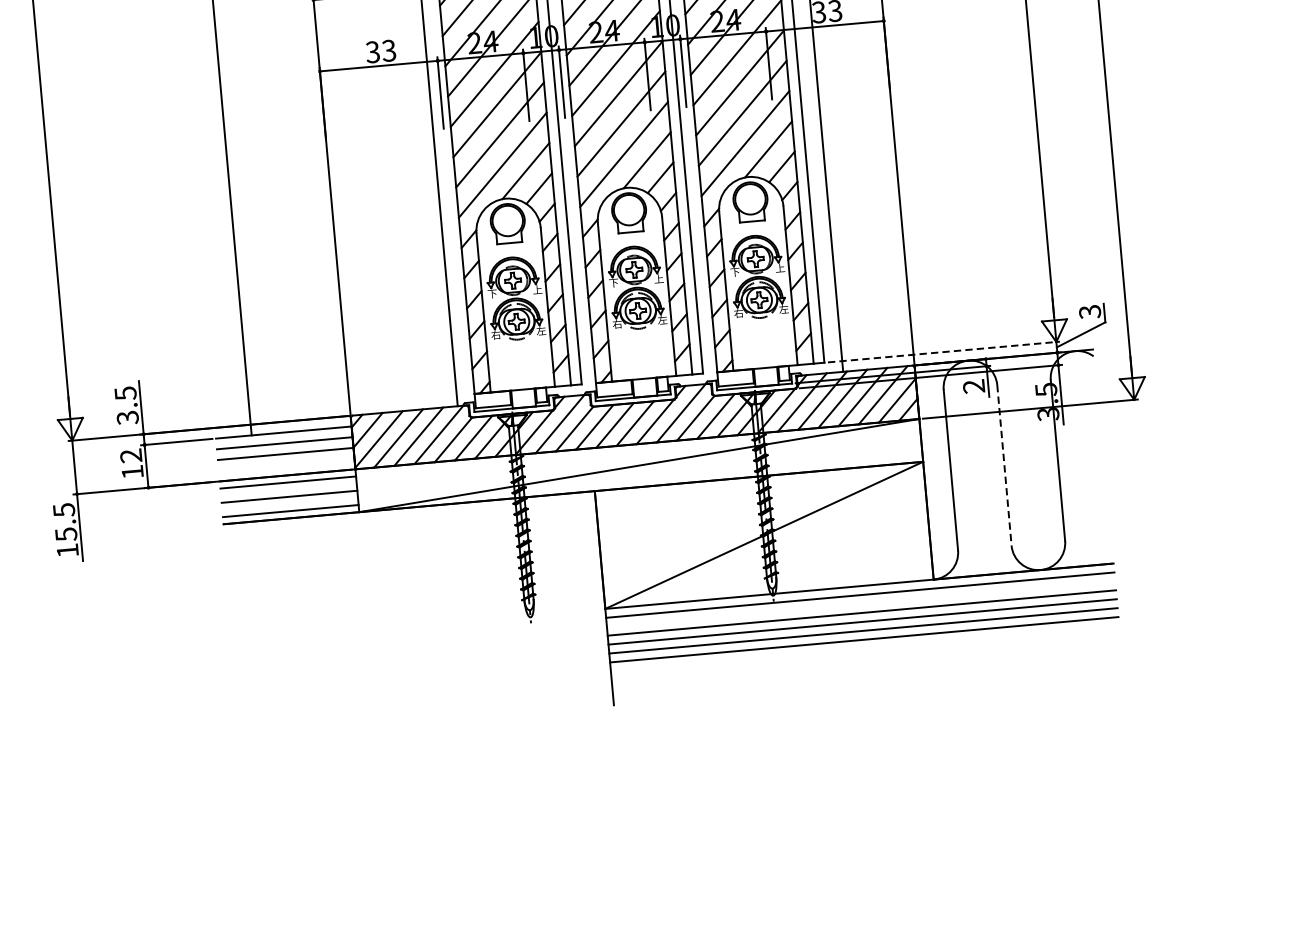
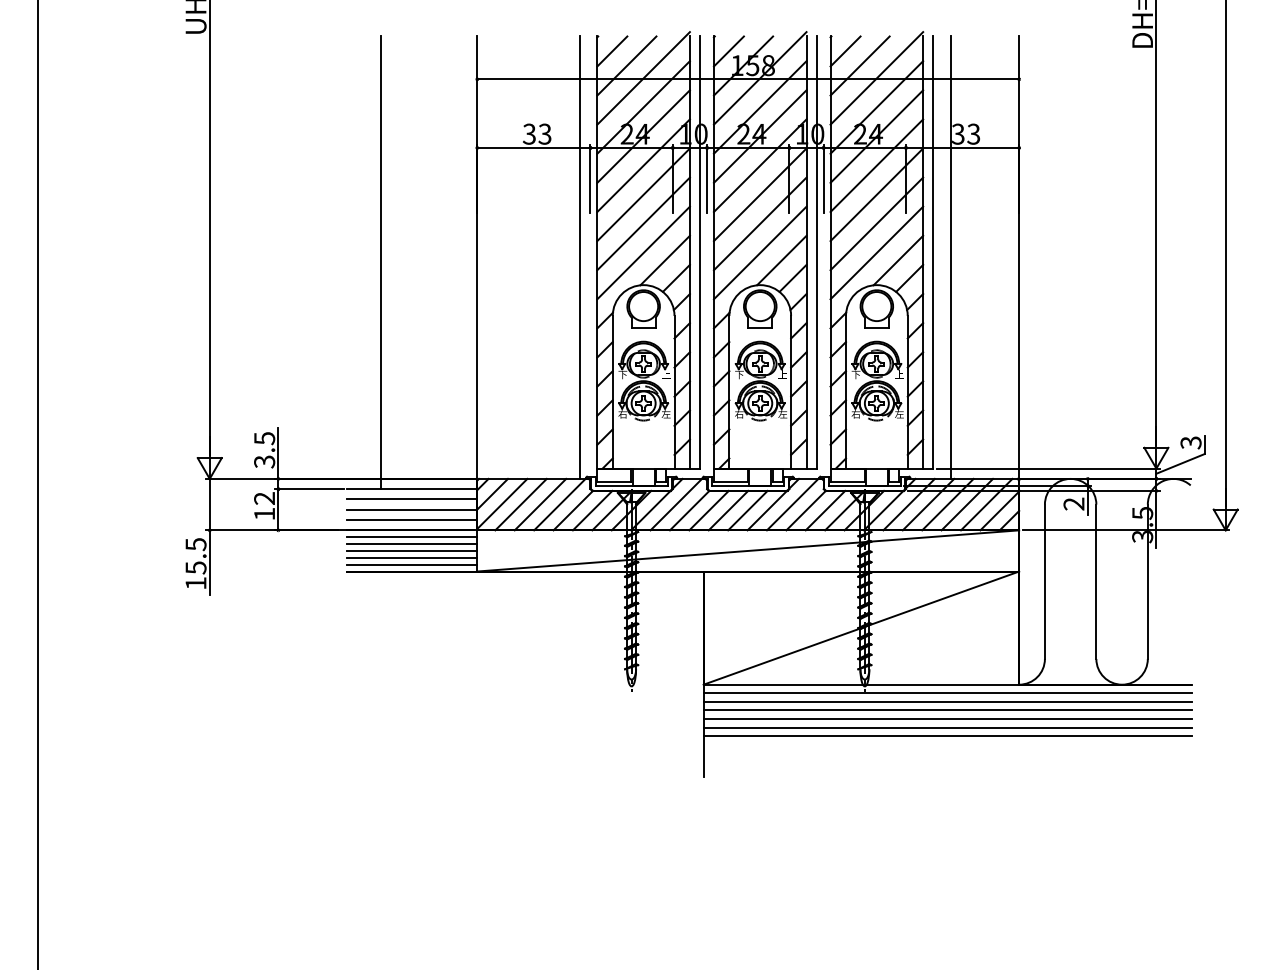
line: (944, 351) -> (1048, 468), dashed -> solid
line: (286, 465) -> (411, 520), added
line: (1004, 466) -> (1096, 582), dashed -> solid
line: (288, 490) -> (411, 544), added
line: (289, 503) -> (411, 557), added
line: (860, 603) -> (947, 701), added

